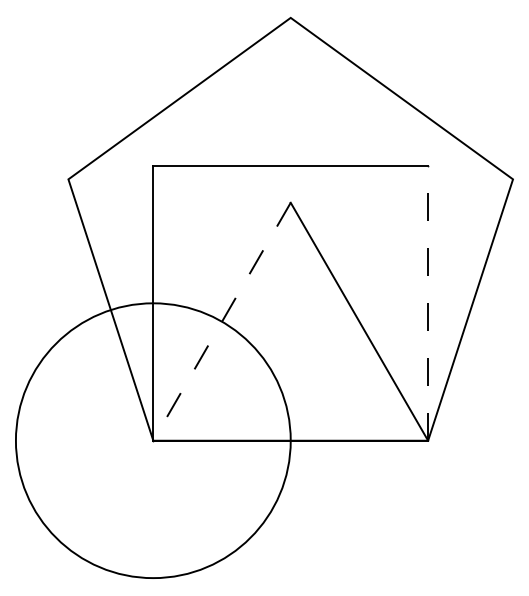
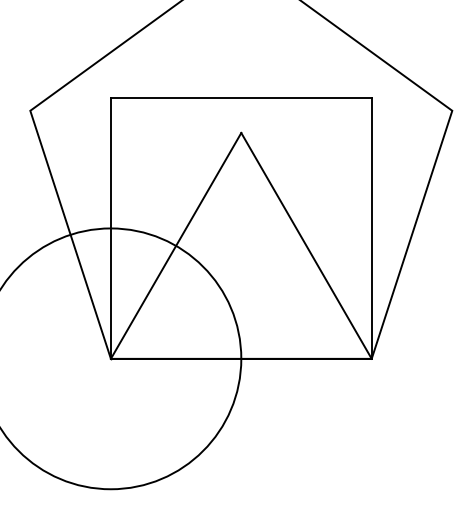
line: (428, 302) -> (372, 227), dashed -> solid
line: (221, 322) -> (175, 246), dashed -> solid

